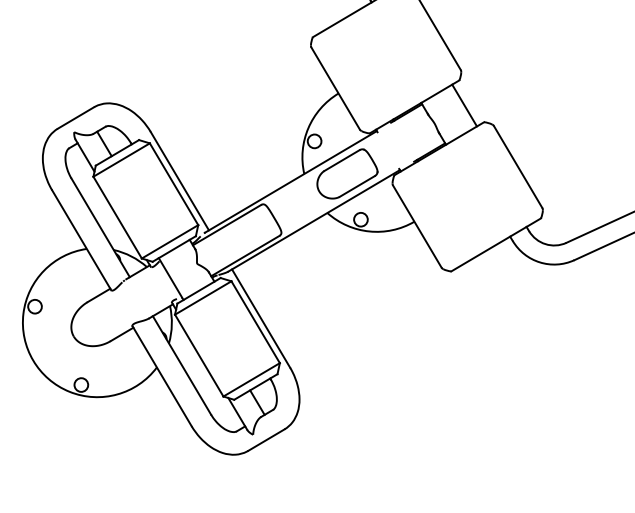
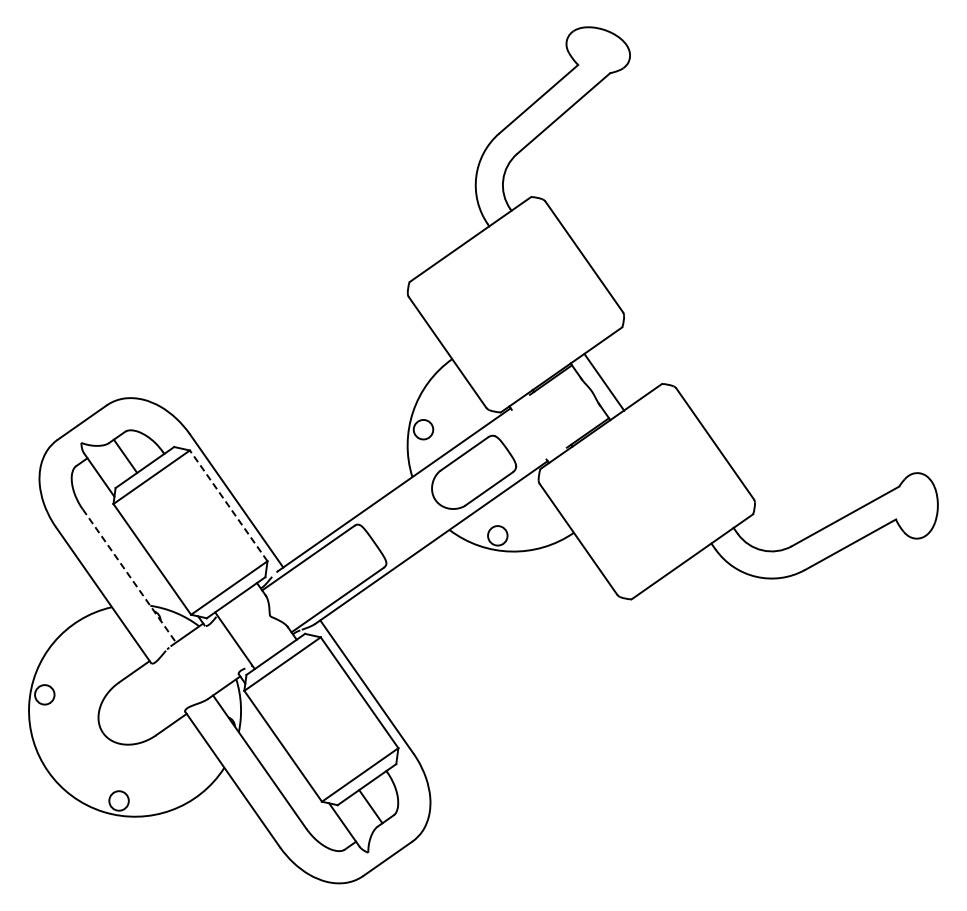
line: (464, 105) -> (604, 382), moved
line: (173, 183) -> (228, 505), solid -> dashed
line: (100, 228) -> (129, 576), solid -> dashed

